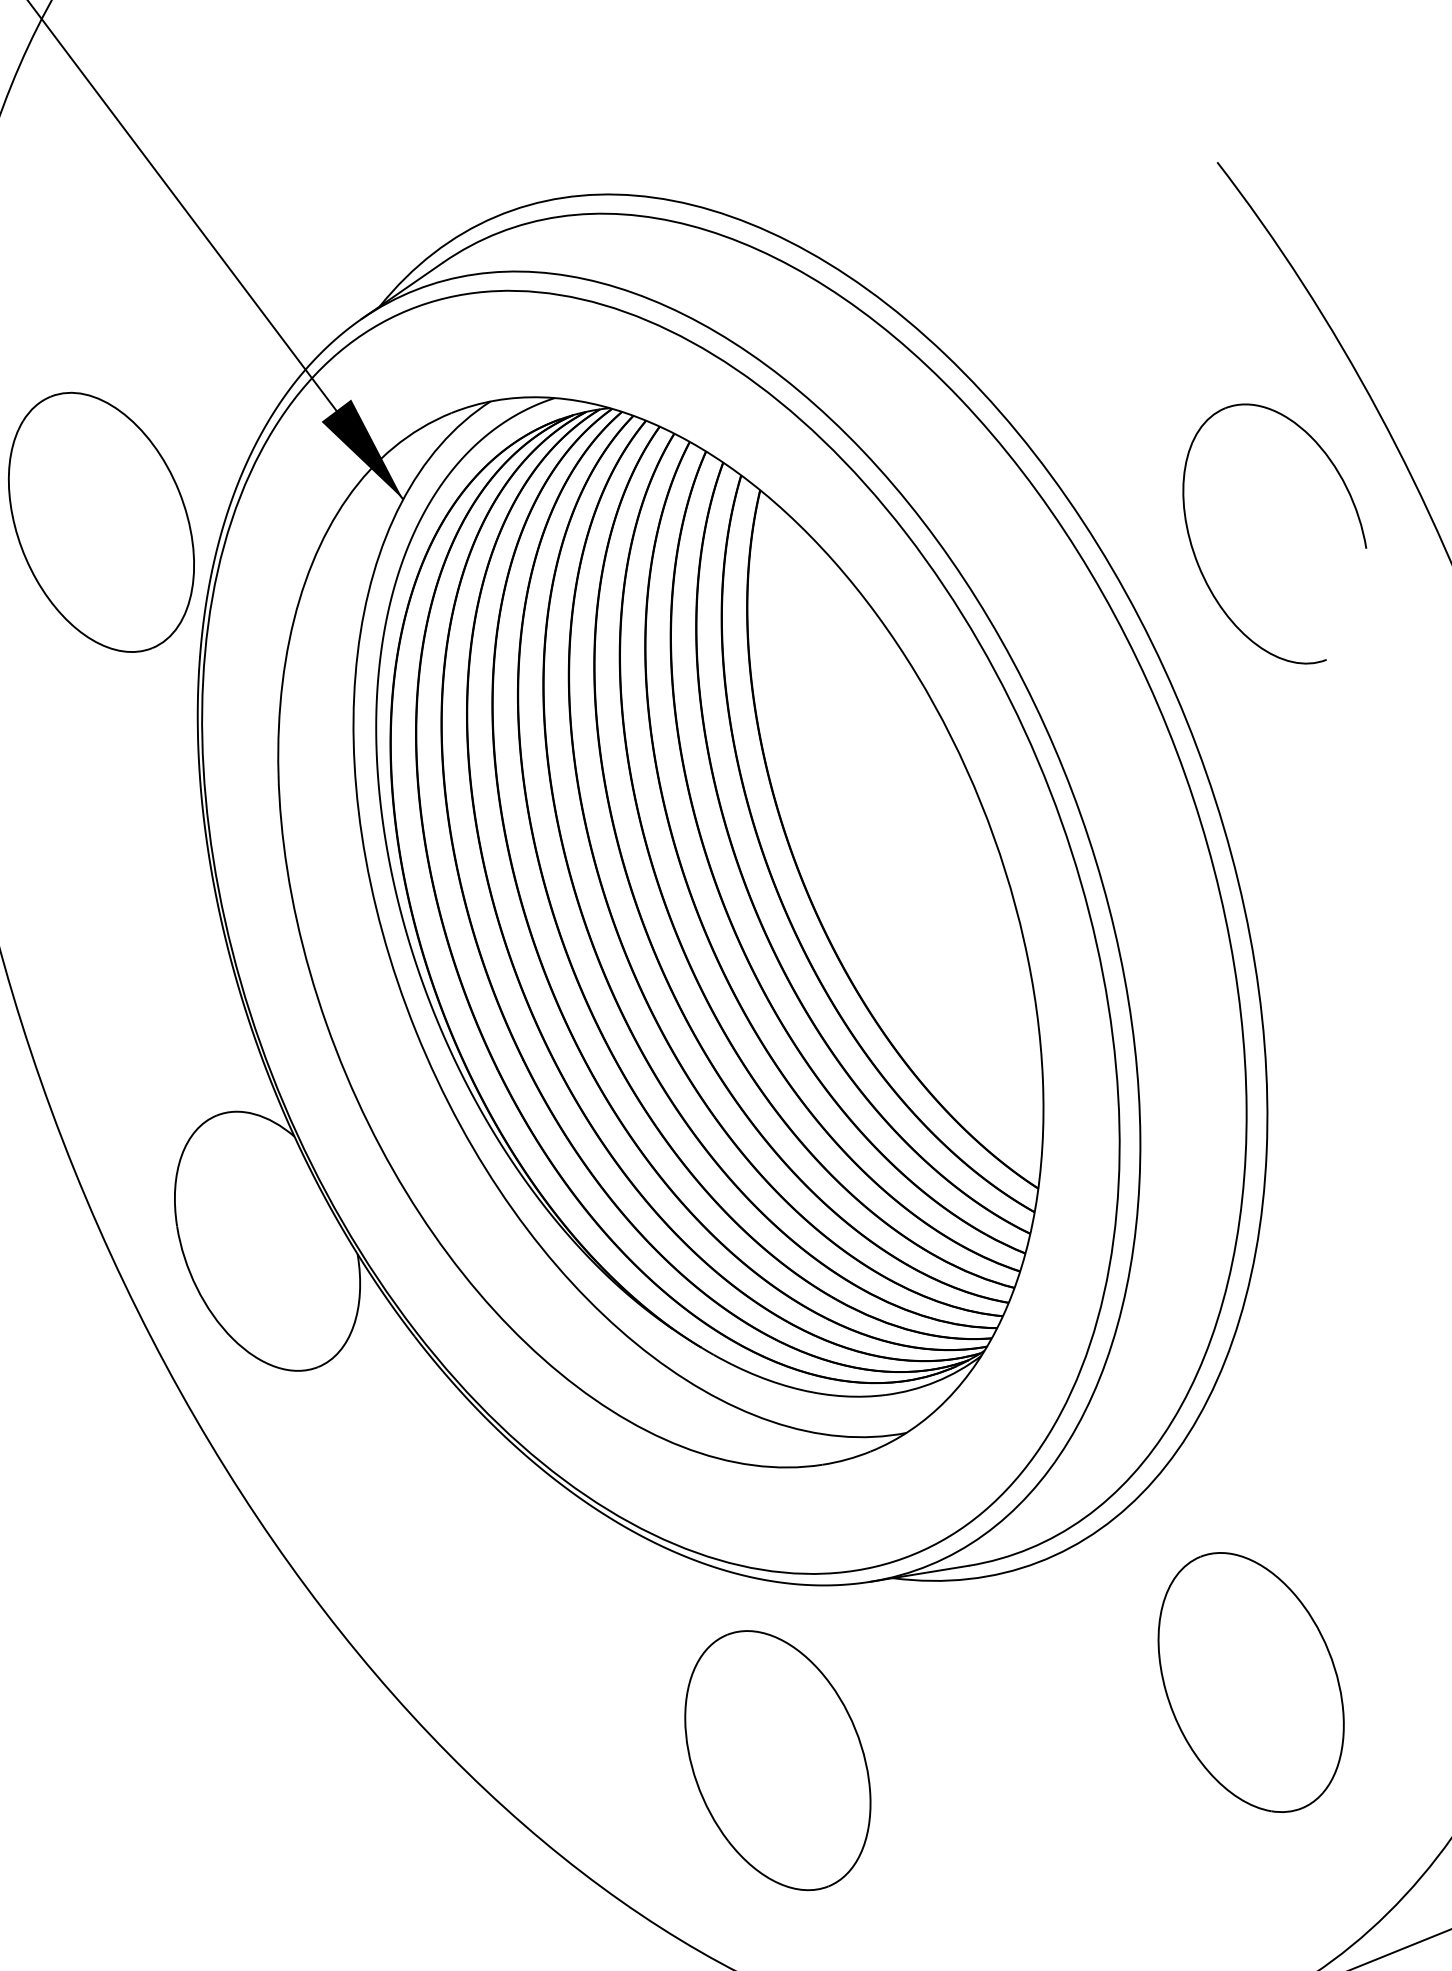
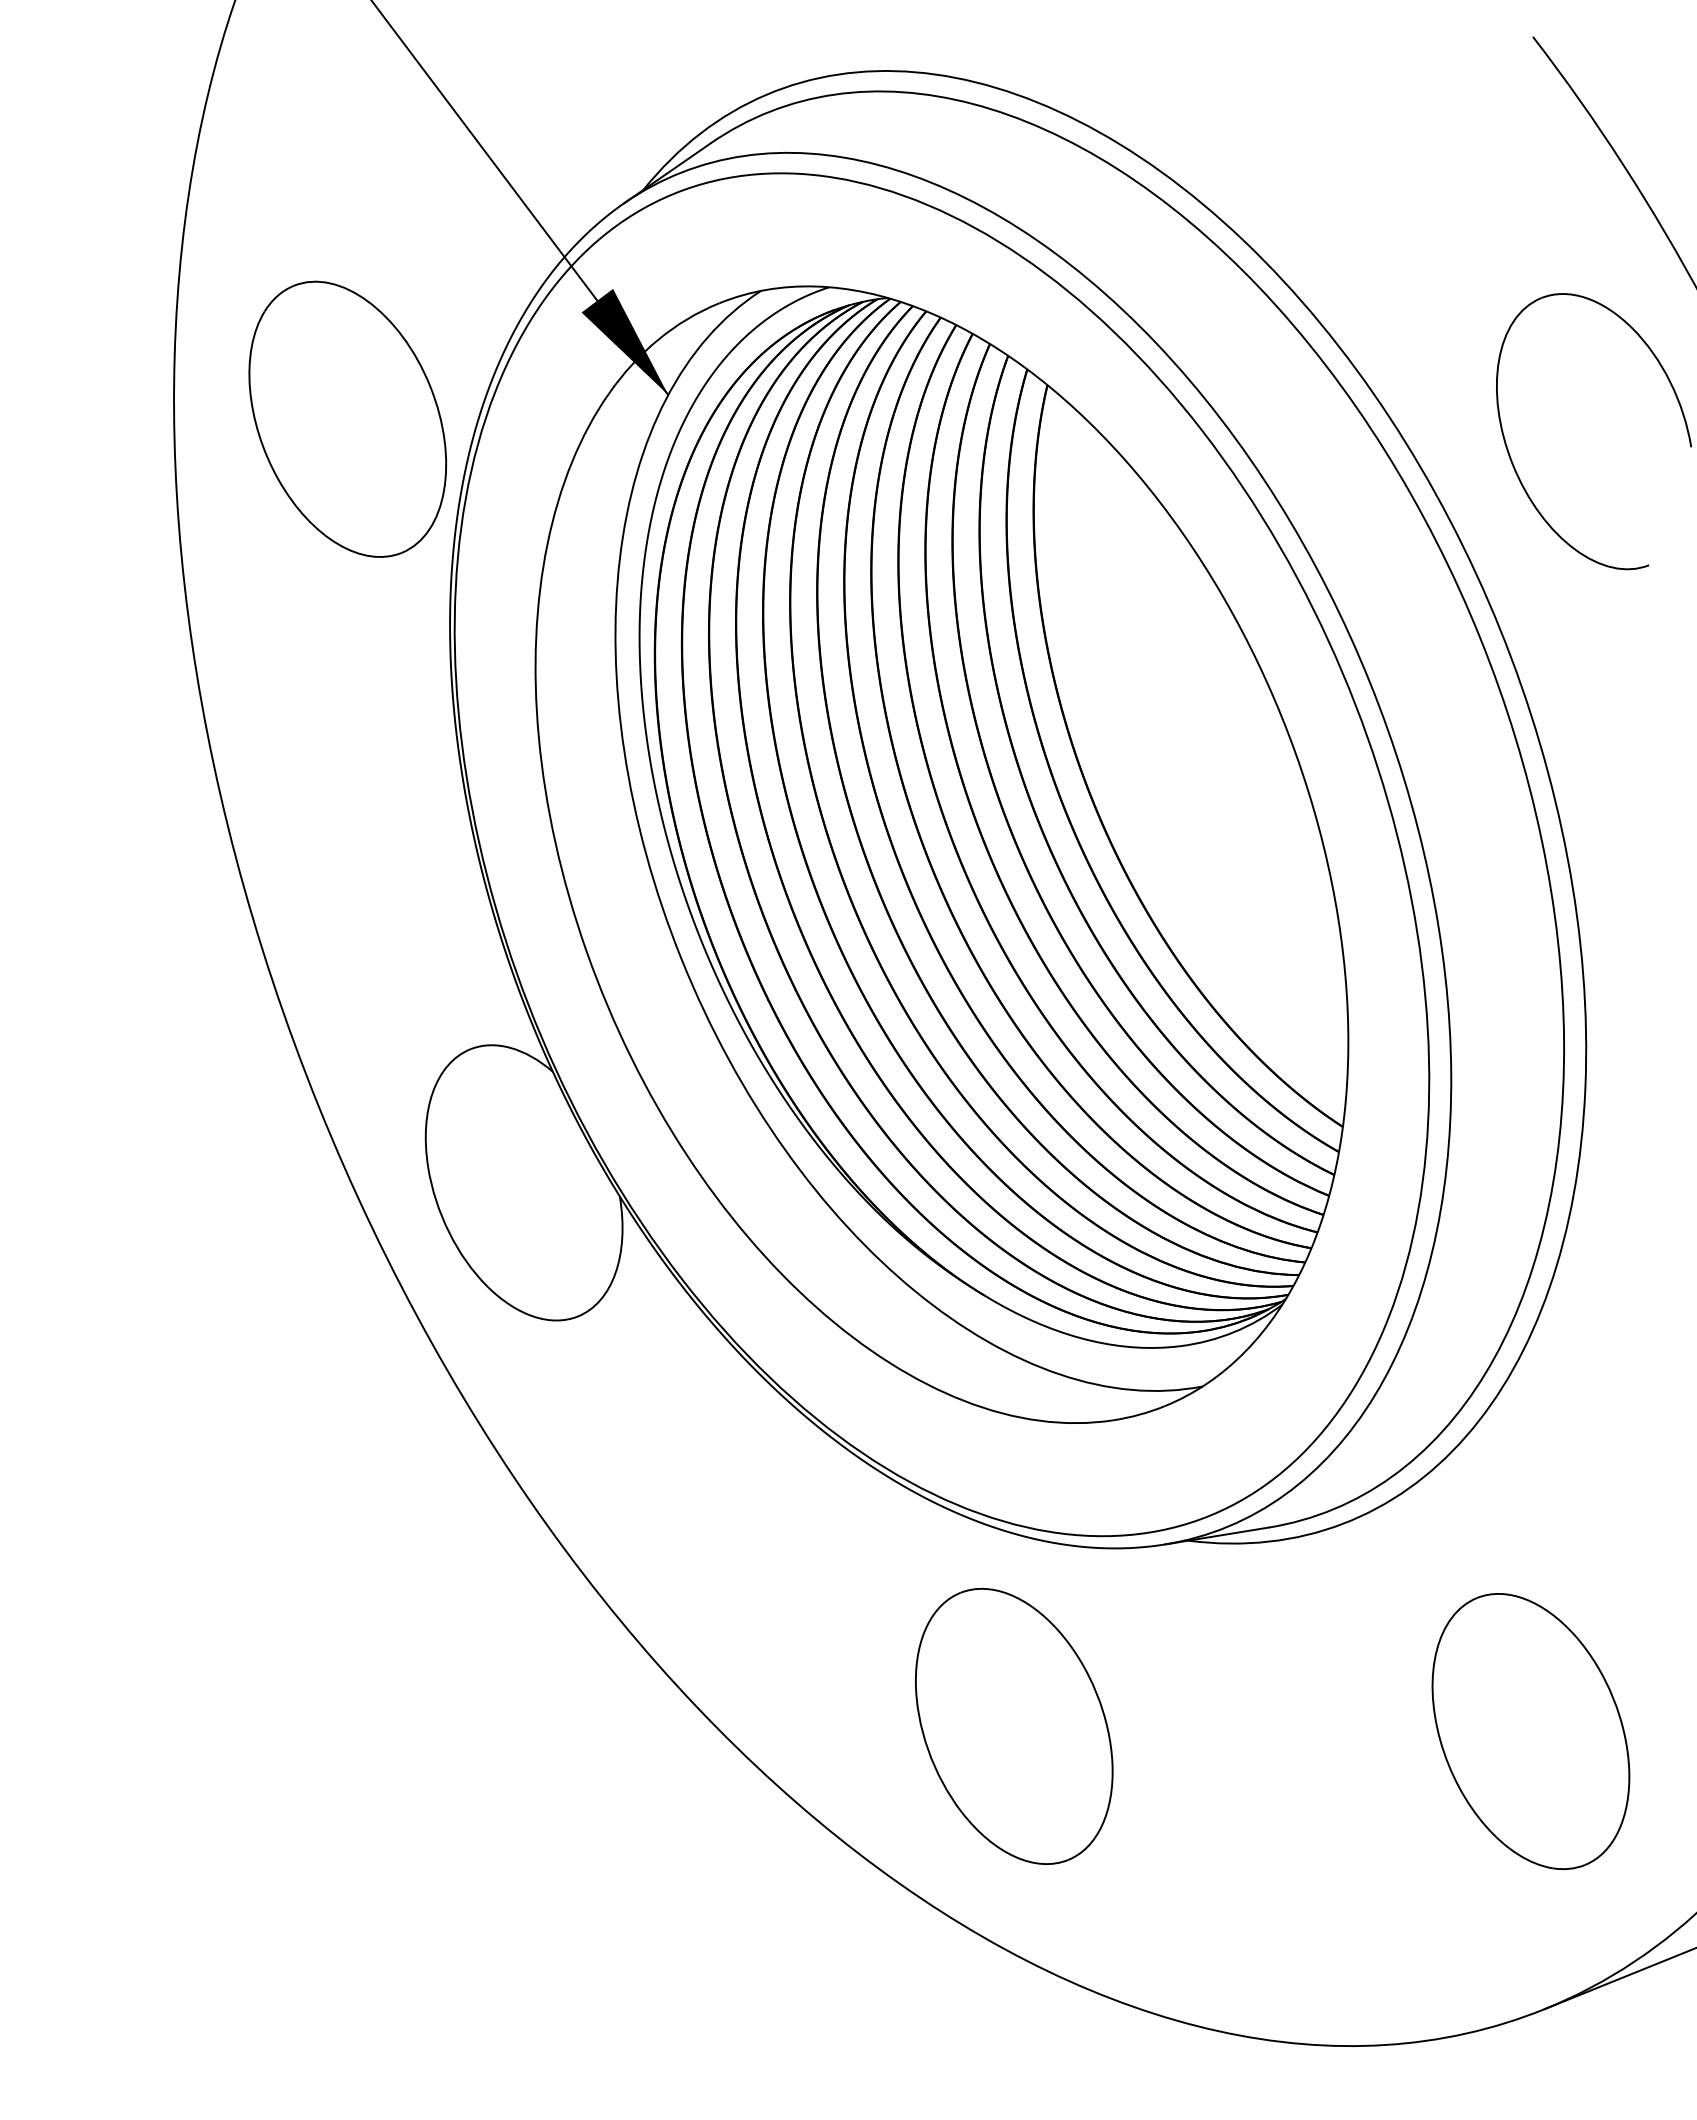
part: (1250, 1682) -> (1530, 1731), moved
part: (778, 1760) -> (1014, 1726), moved

